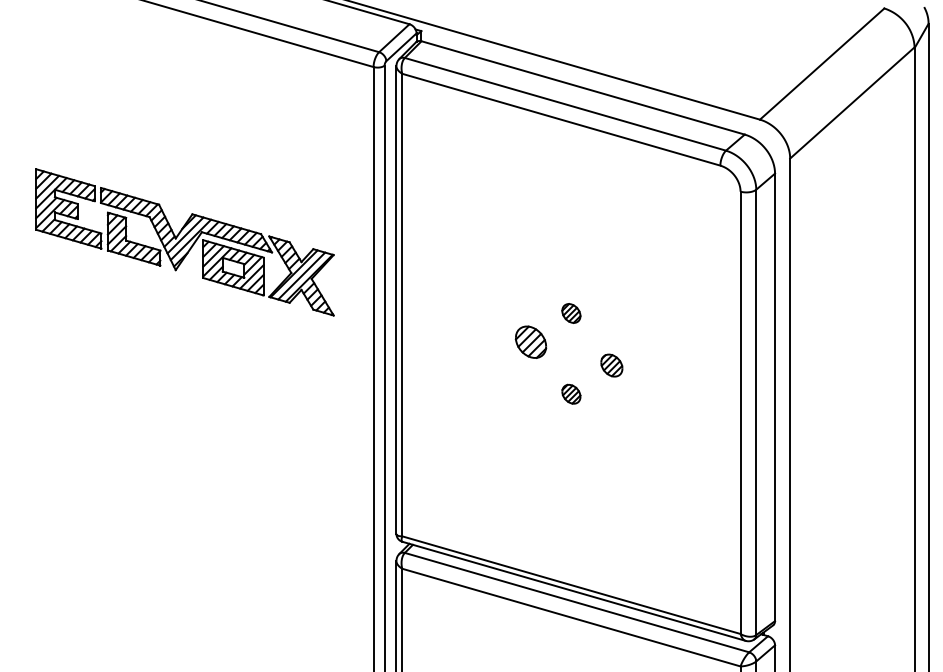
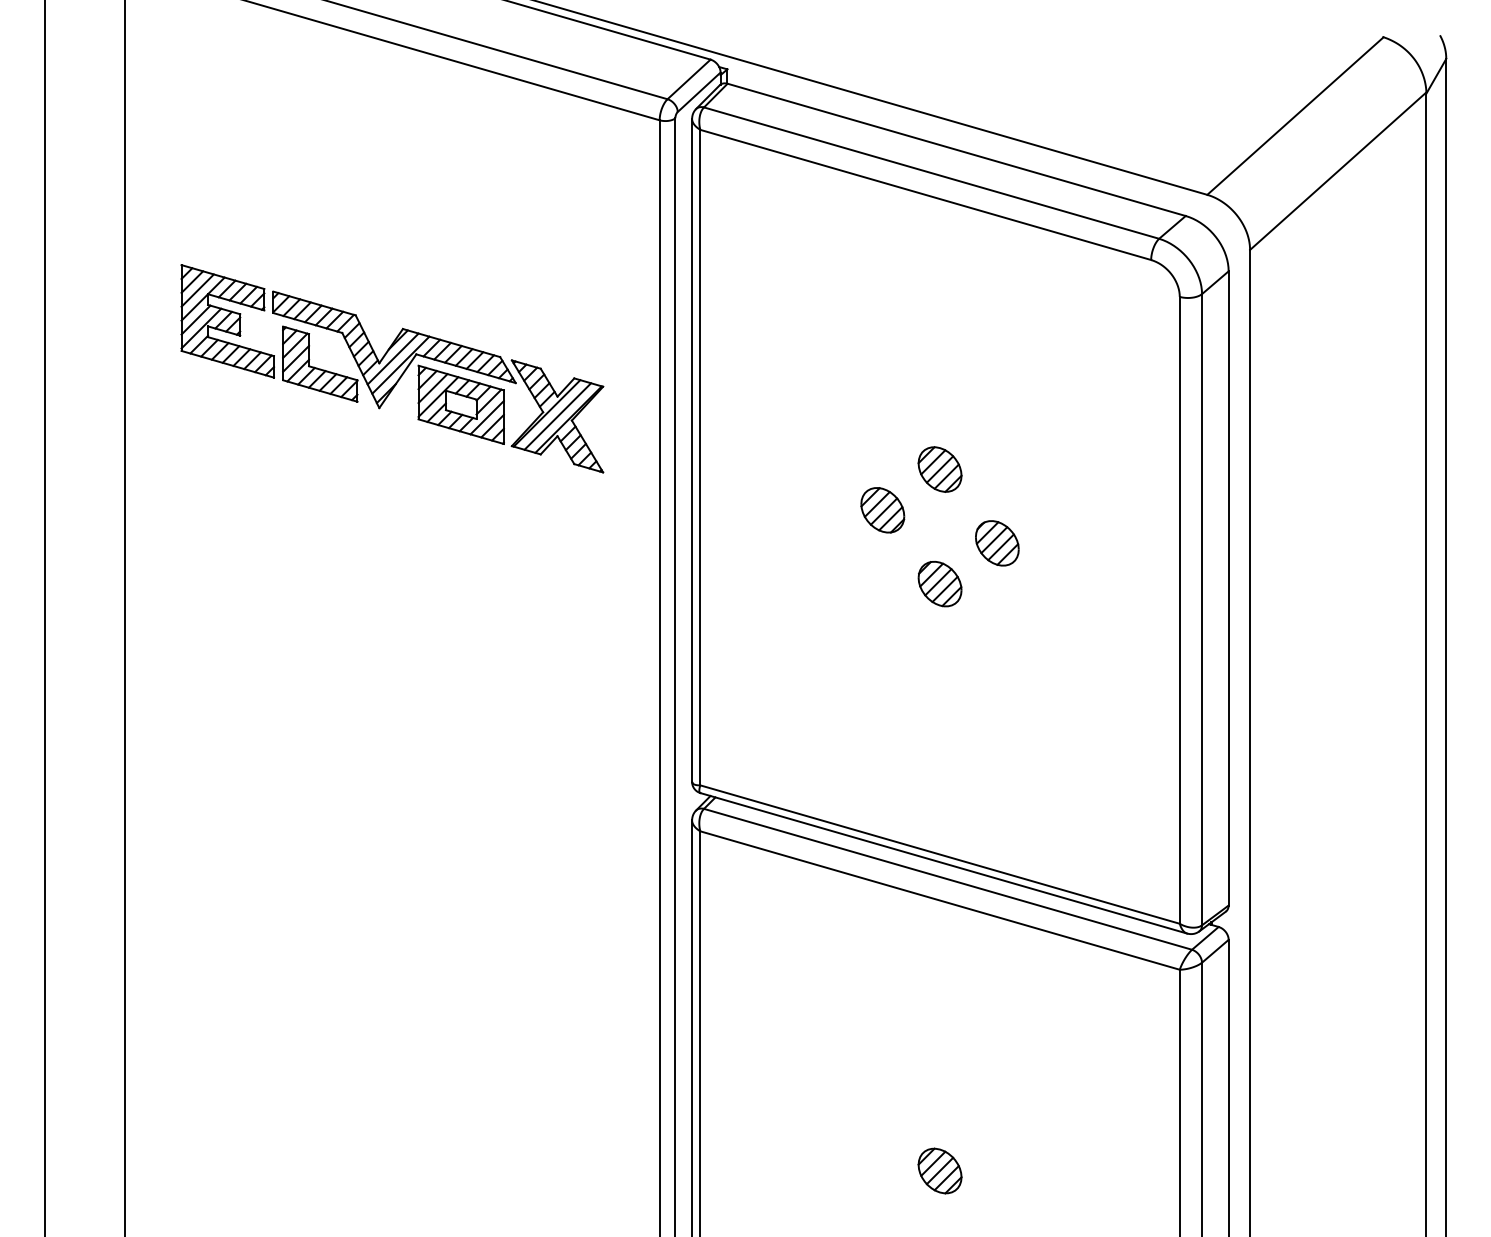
part: (571, 313) -> (939, 469), size x1.67
part: (611, 365) -> (997, 543), size x1.43
part: (571, 393) -> (939, 583), size x1.67

